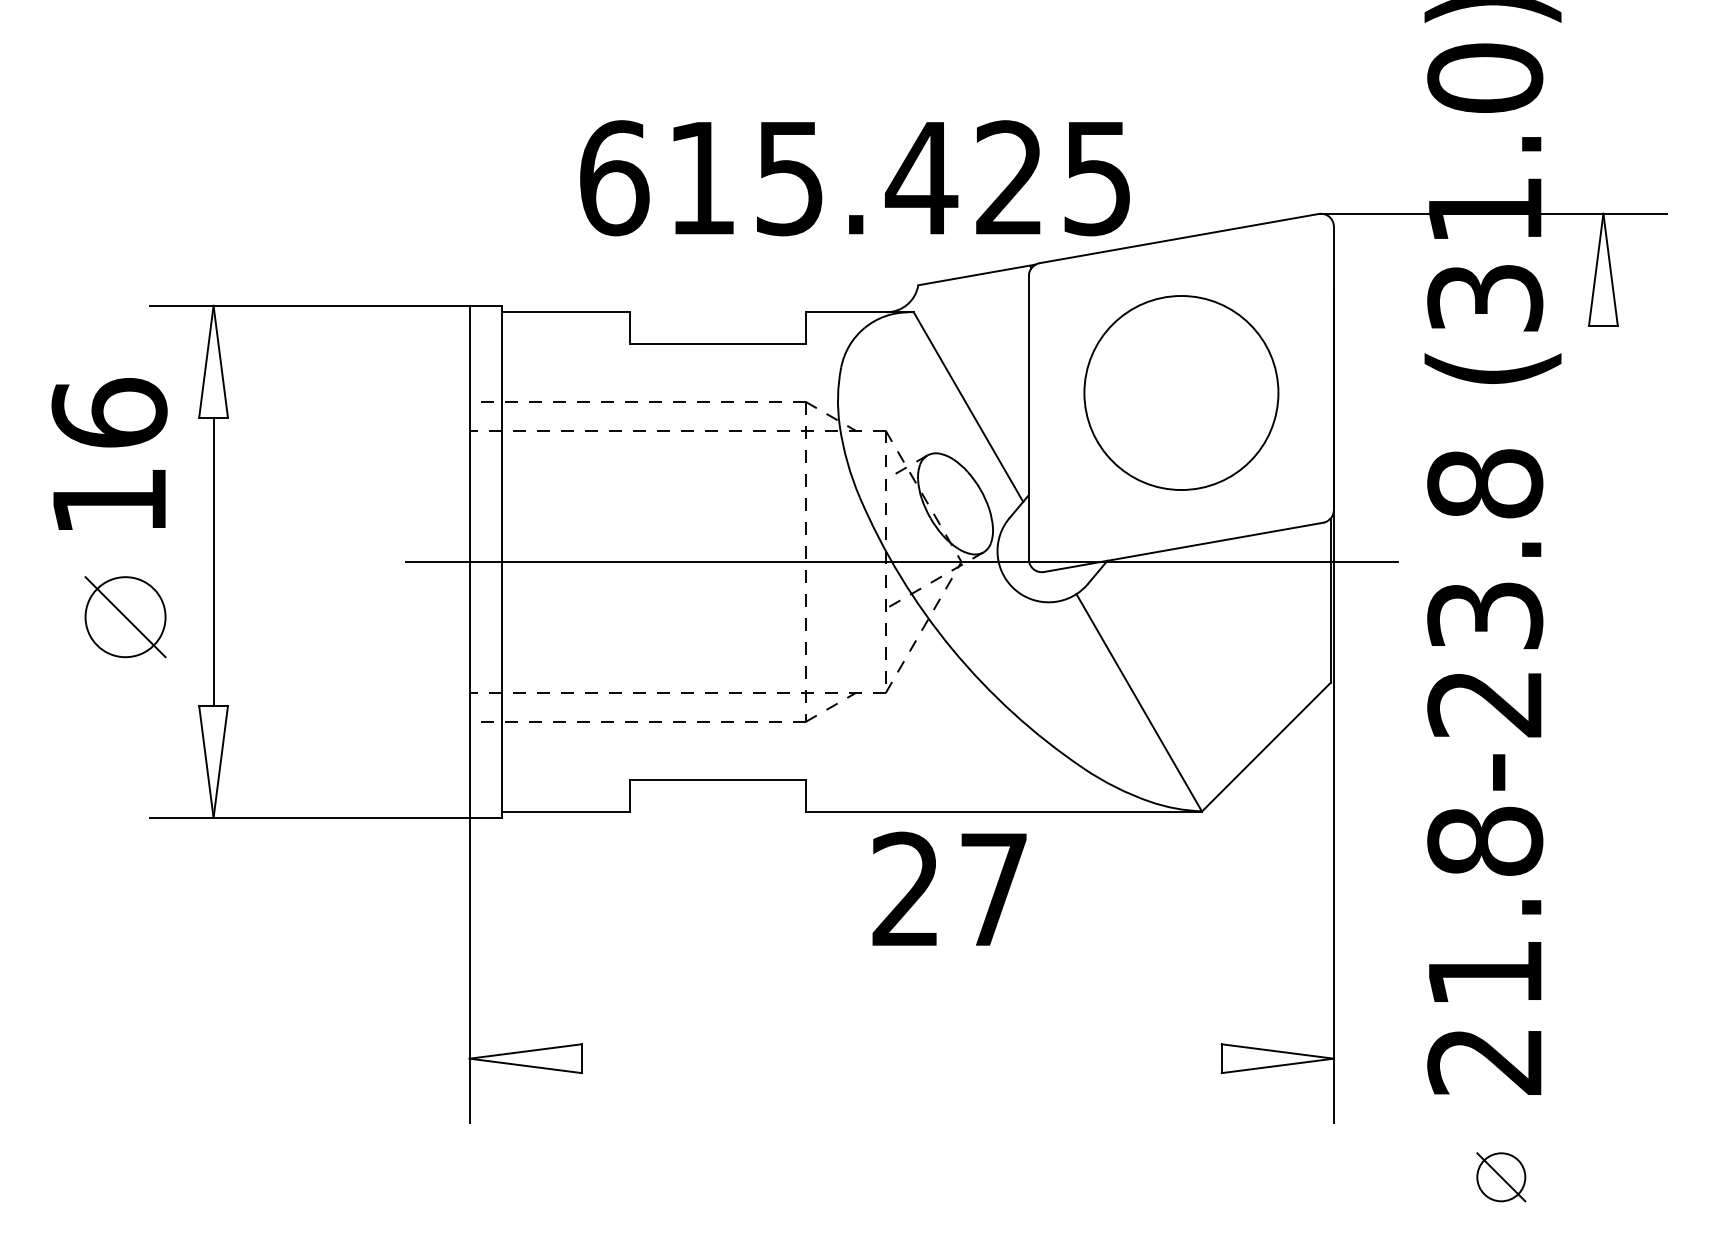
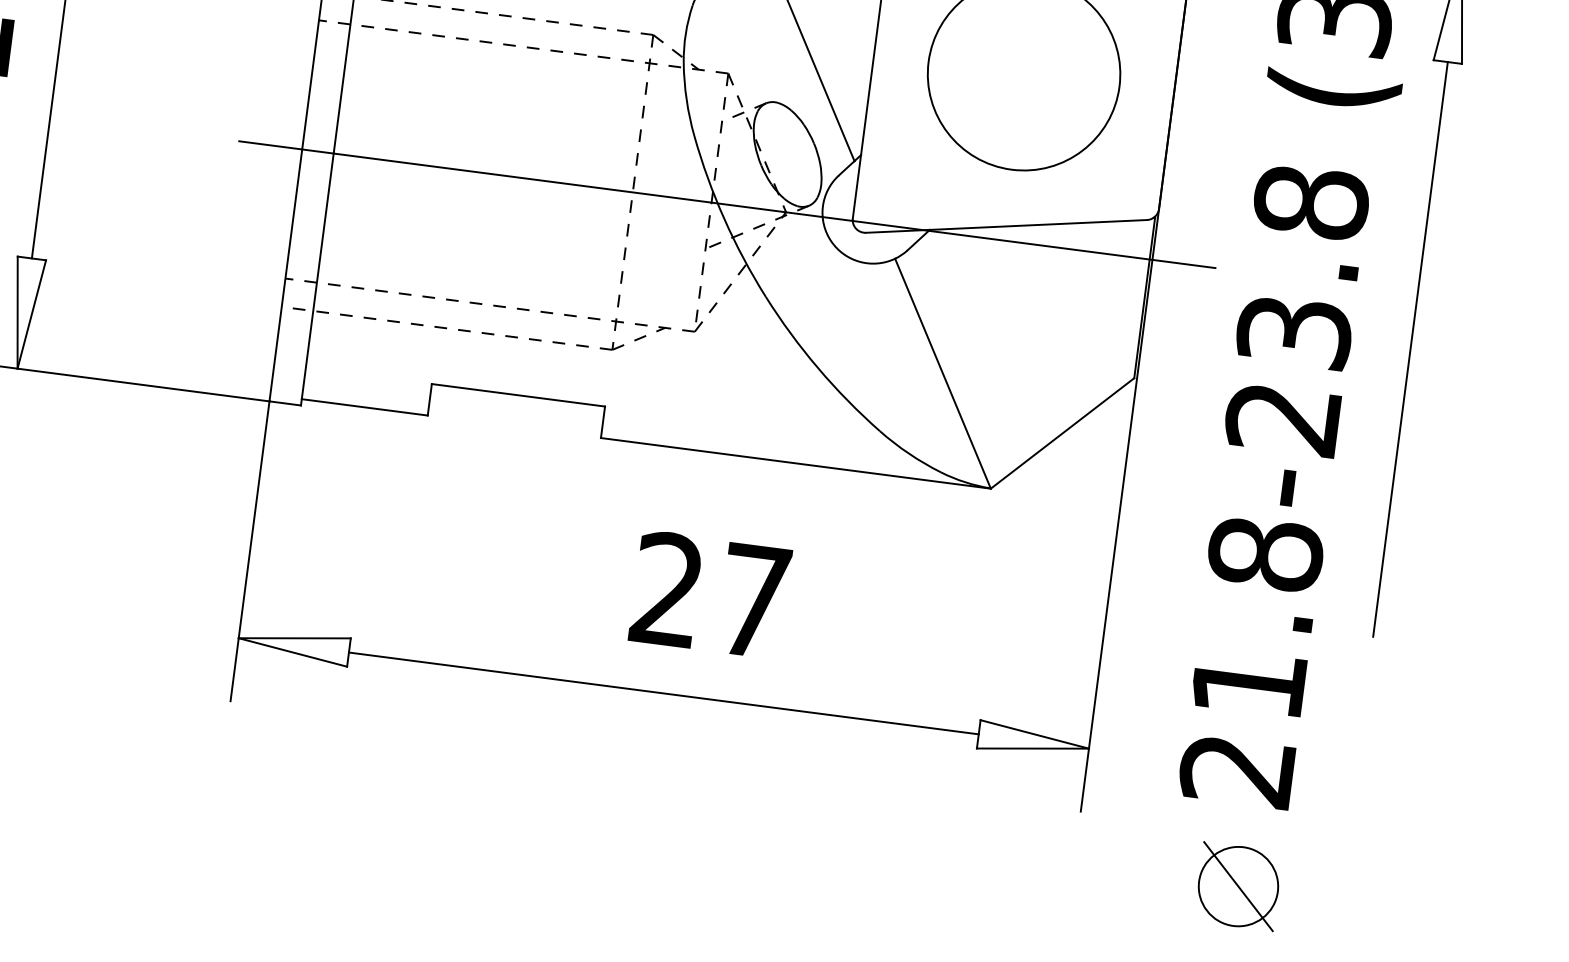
line: (1603, 617) -> (1410, 349), added
text: (949, 888) -> (710, 594), moved
line: (901, 1058) -> (663, 693), added
part: (1501, 1177) -> (1238, 886), size x1.67

